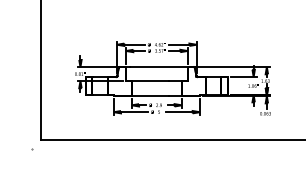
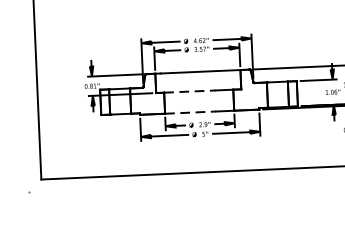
line: (150, 81) -> (189, 92), solid -> dashed
line: (150, 96) -> (190, 112), solid -> dashed

